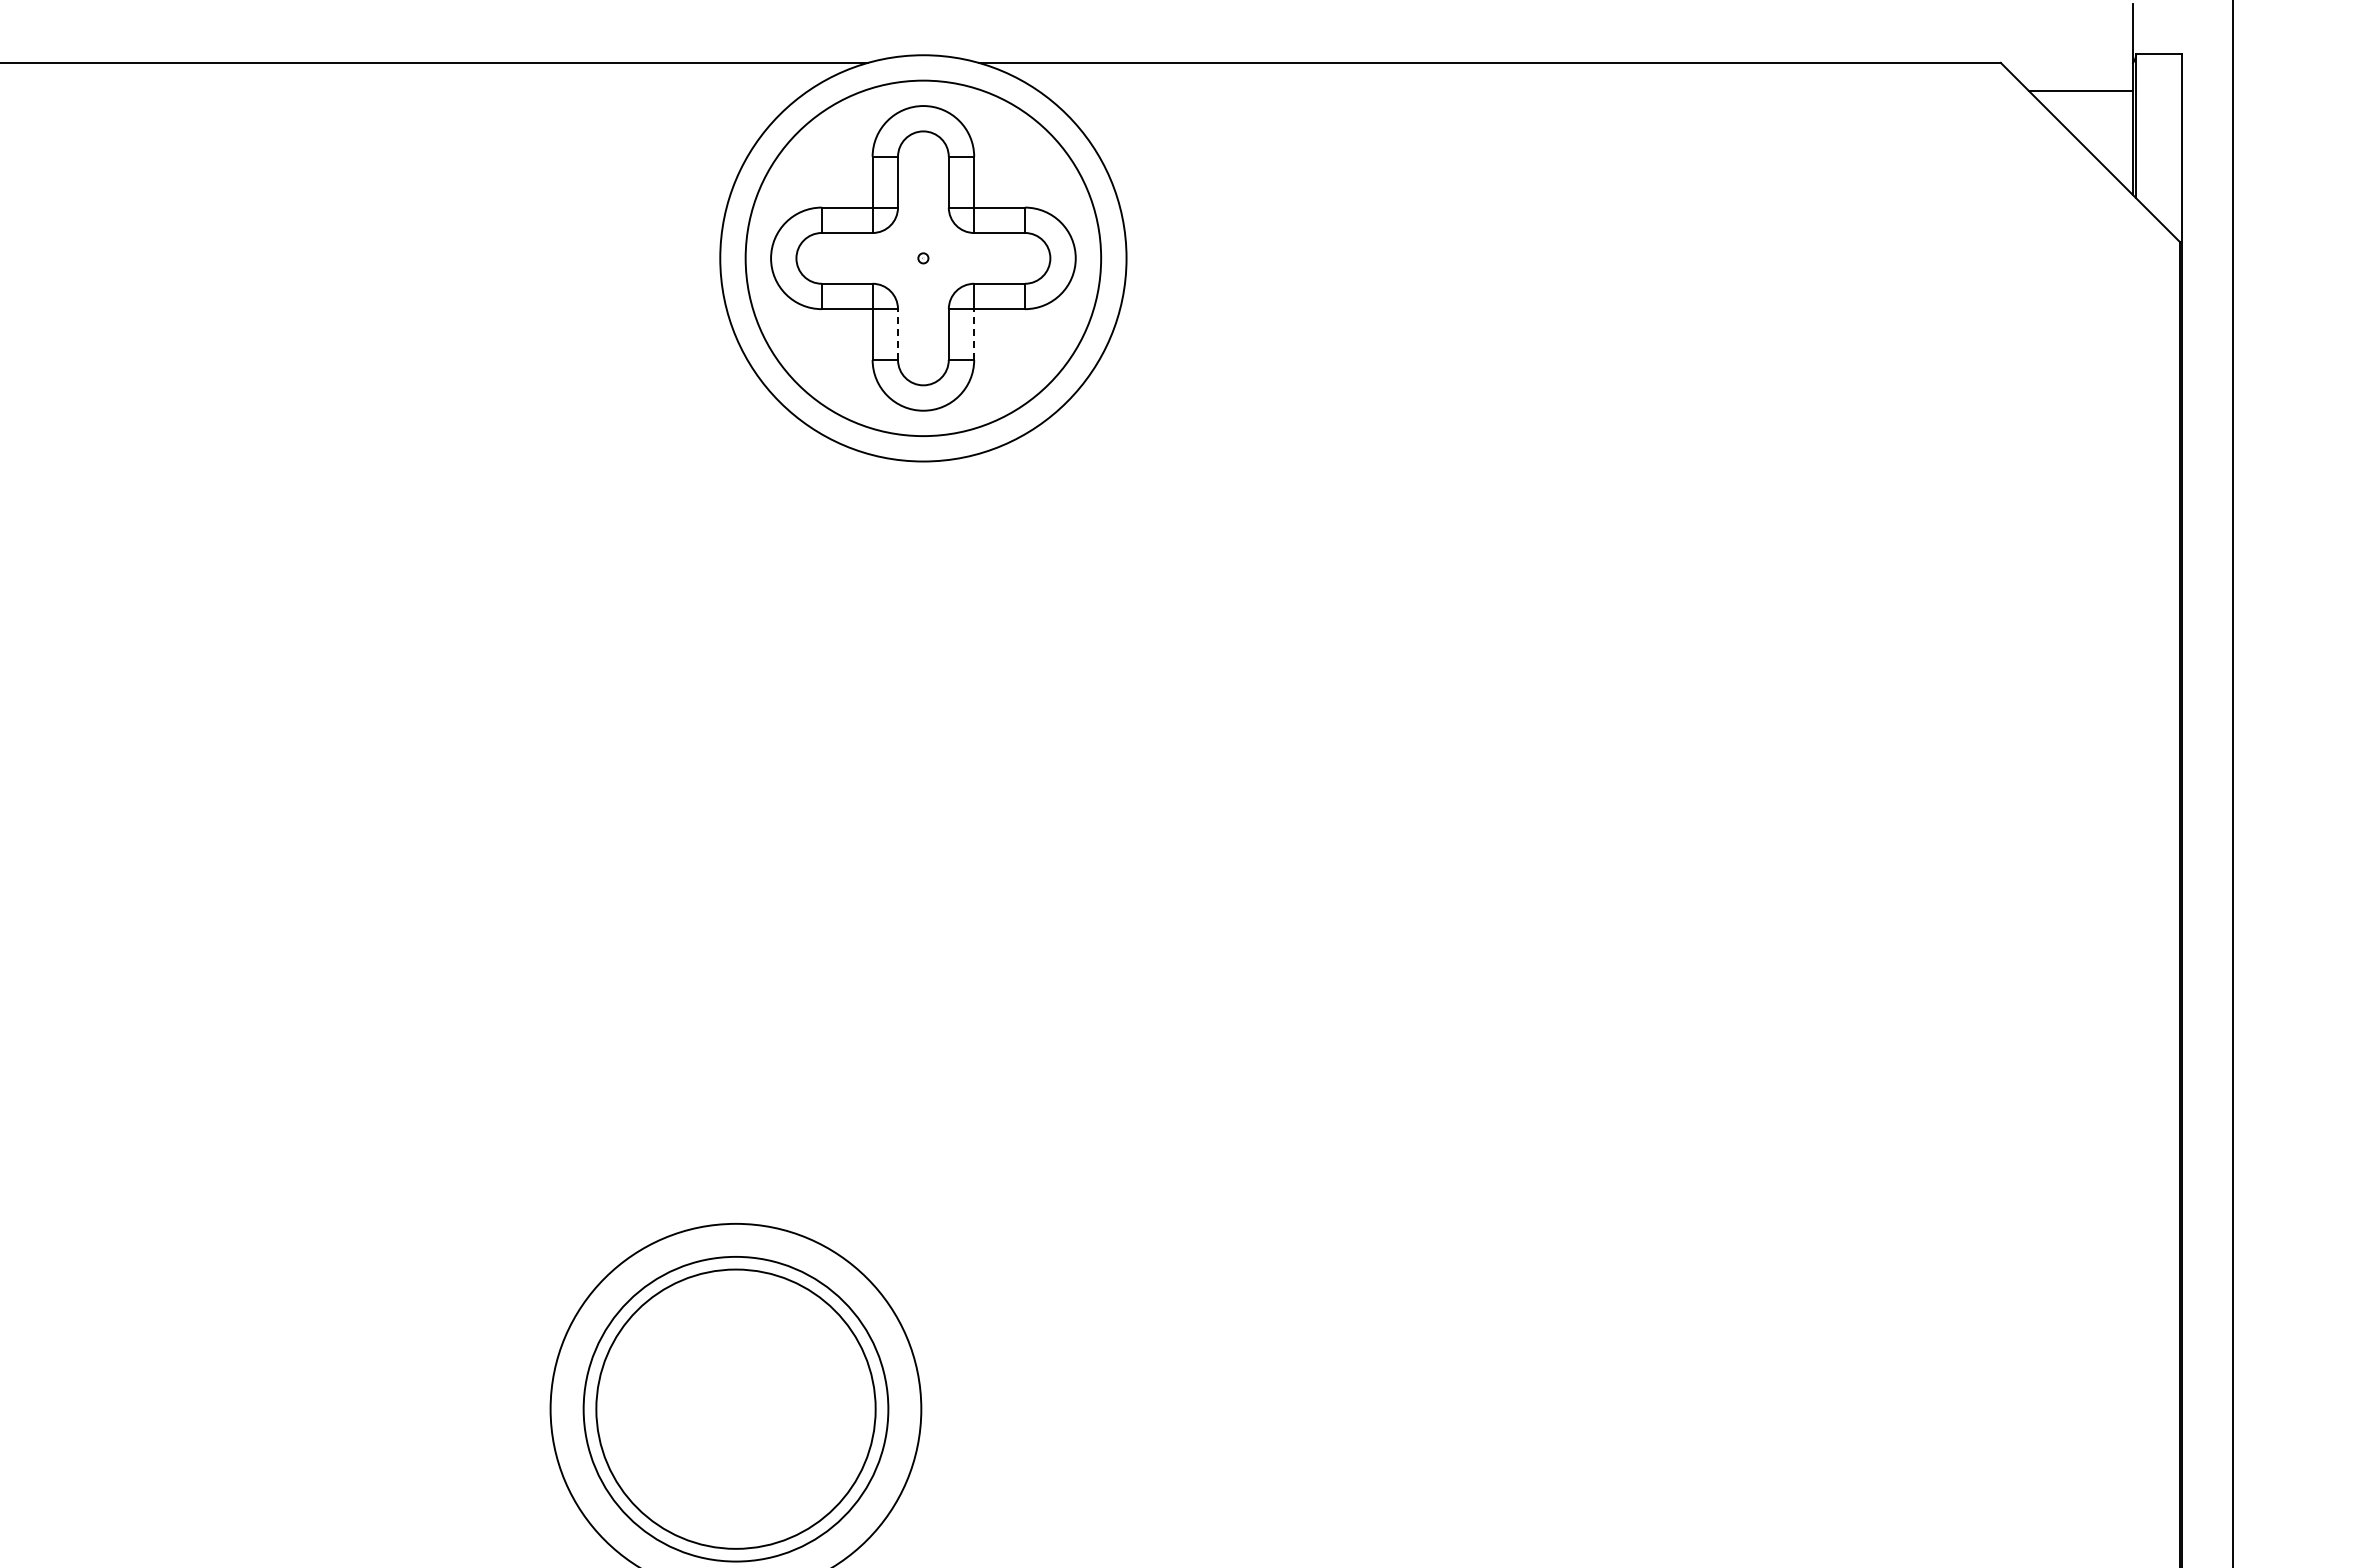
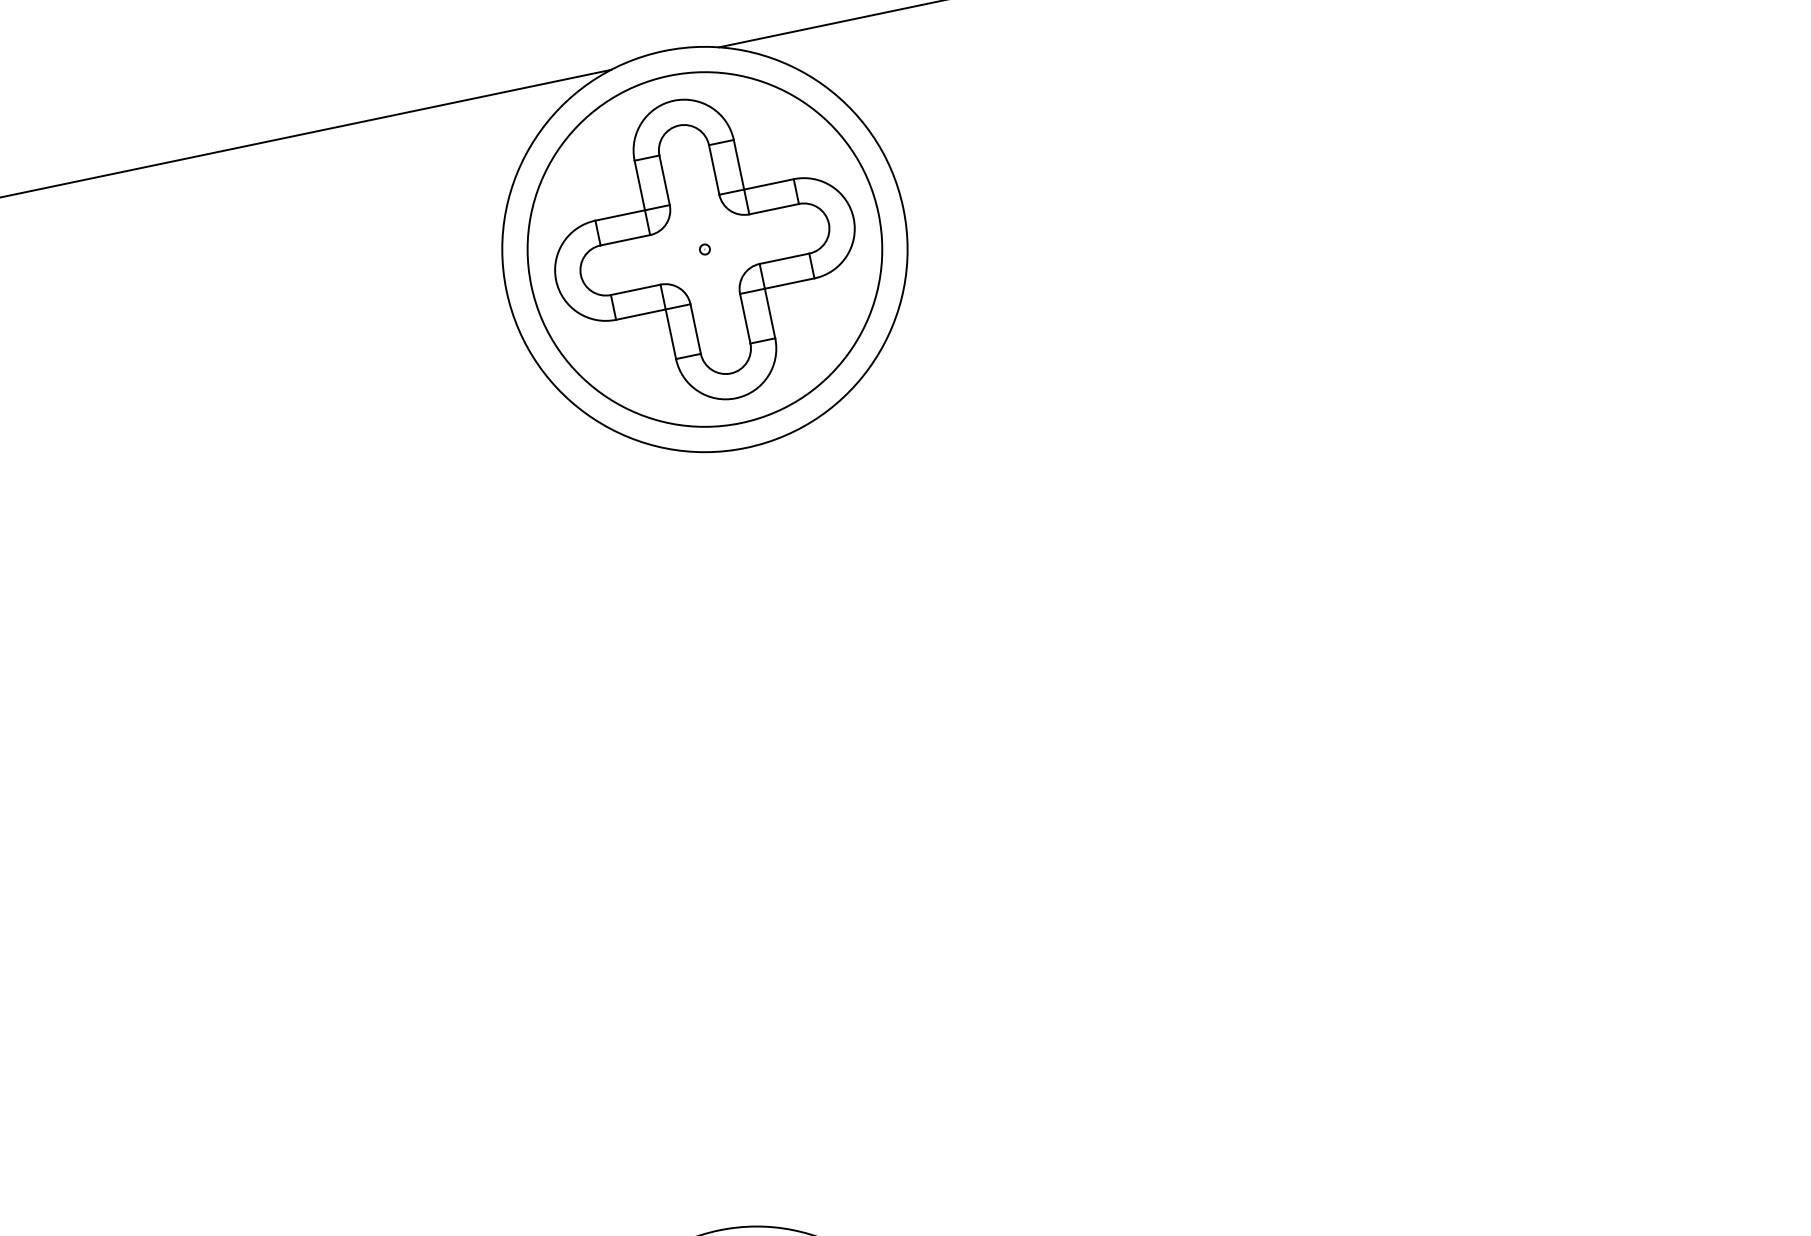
line: (898, 334) -> (696, 328), dashed -> solid
line: (974, 334) -> (770, 313), dashed -> solid

